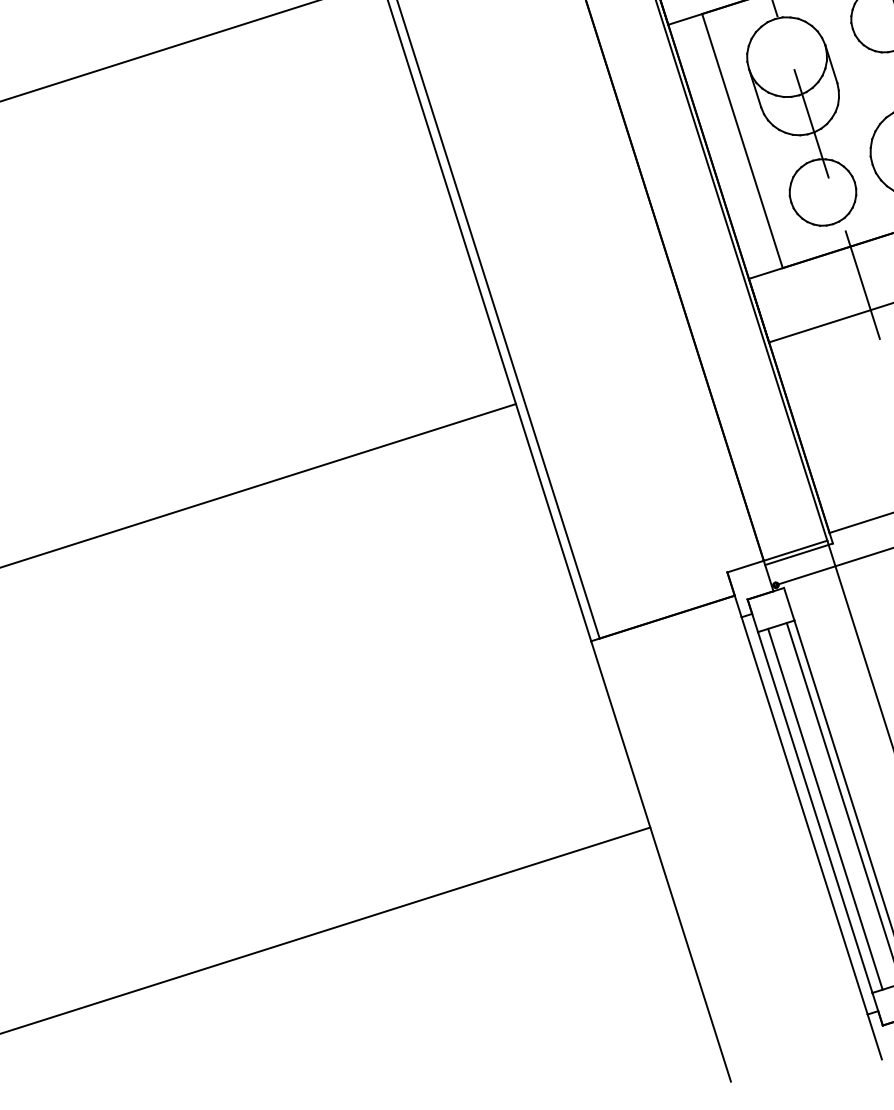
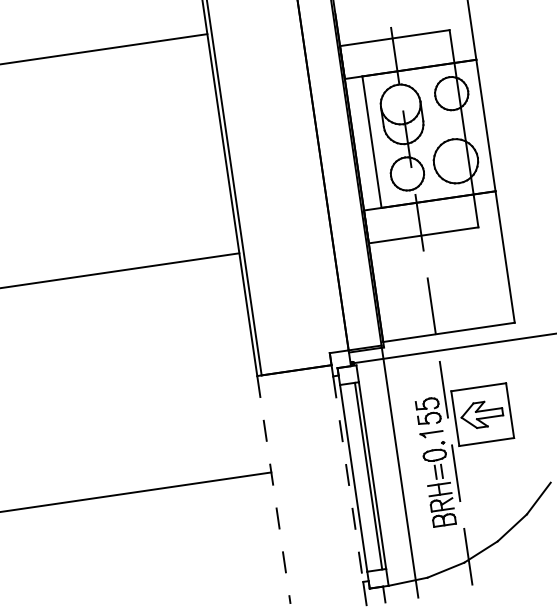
line: (824, 809) -> (358, 477), removed
line: (805, 816) -> (348, 479), solid -> dashed
line: (660, 862) -> (273, 490), solid -> dashed

